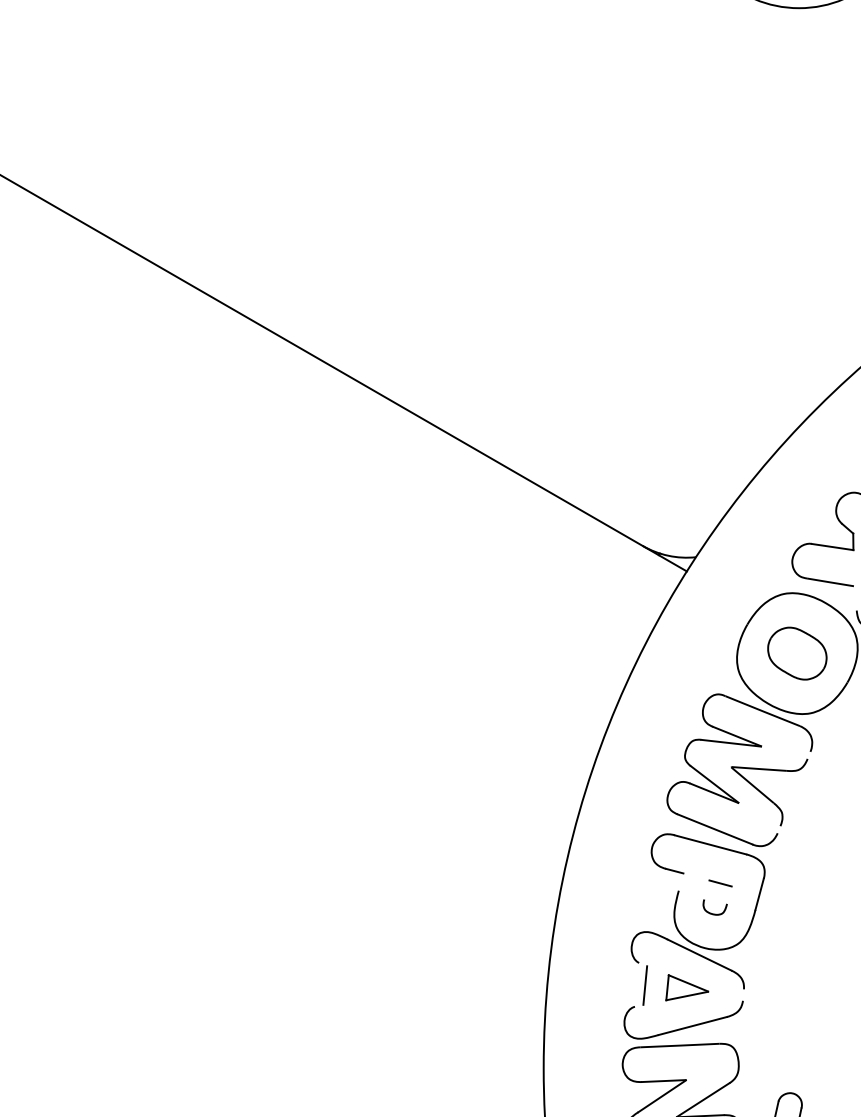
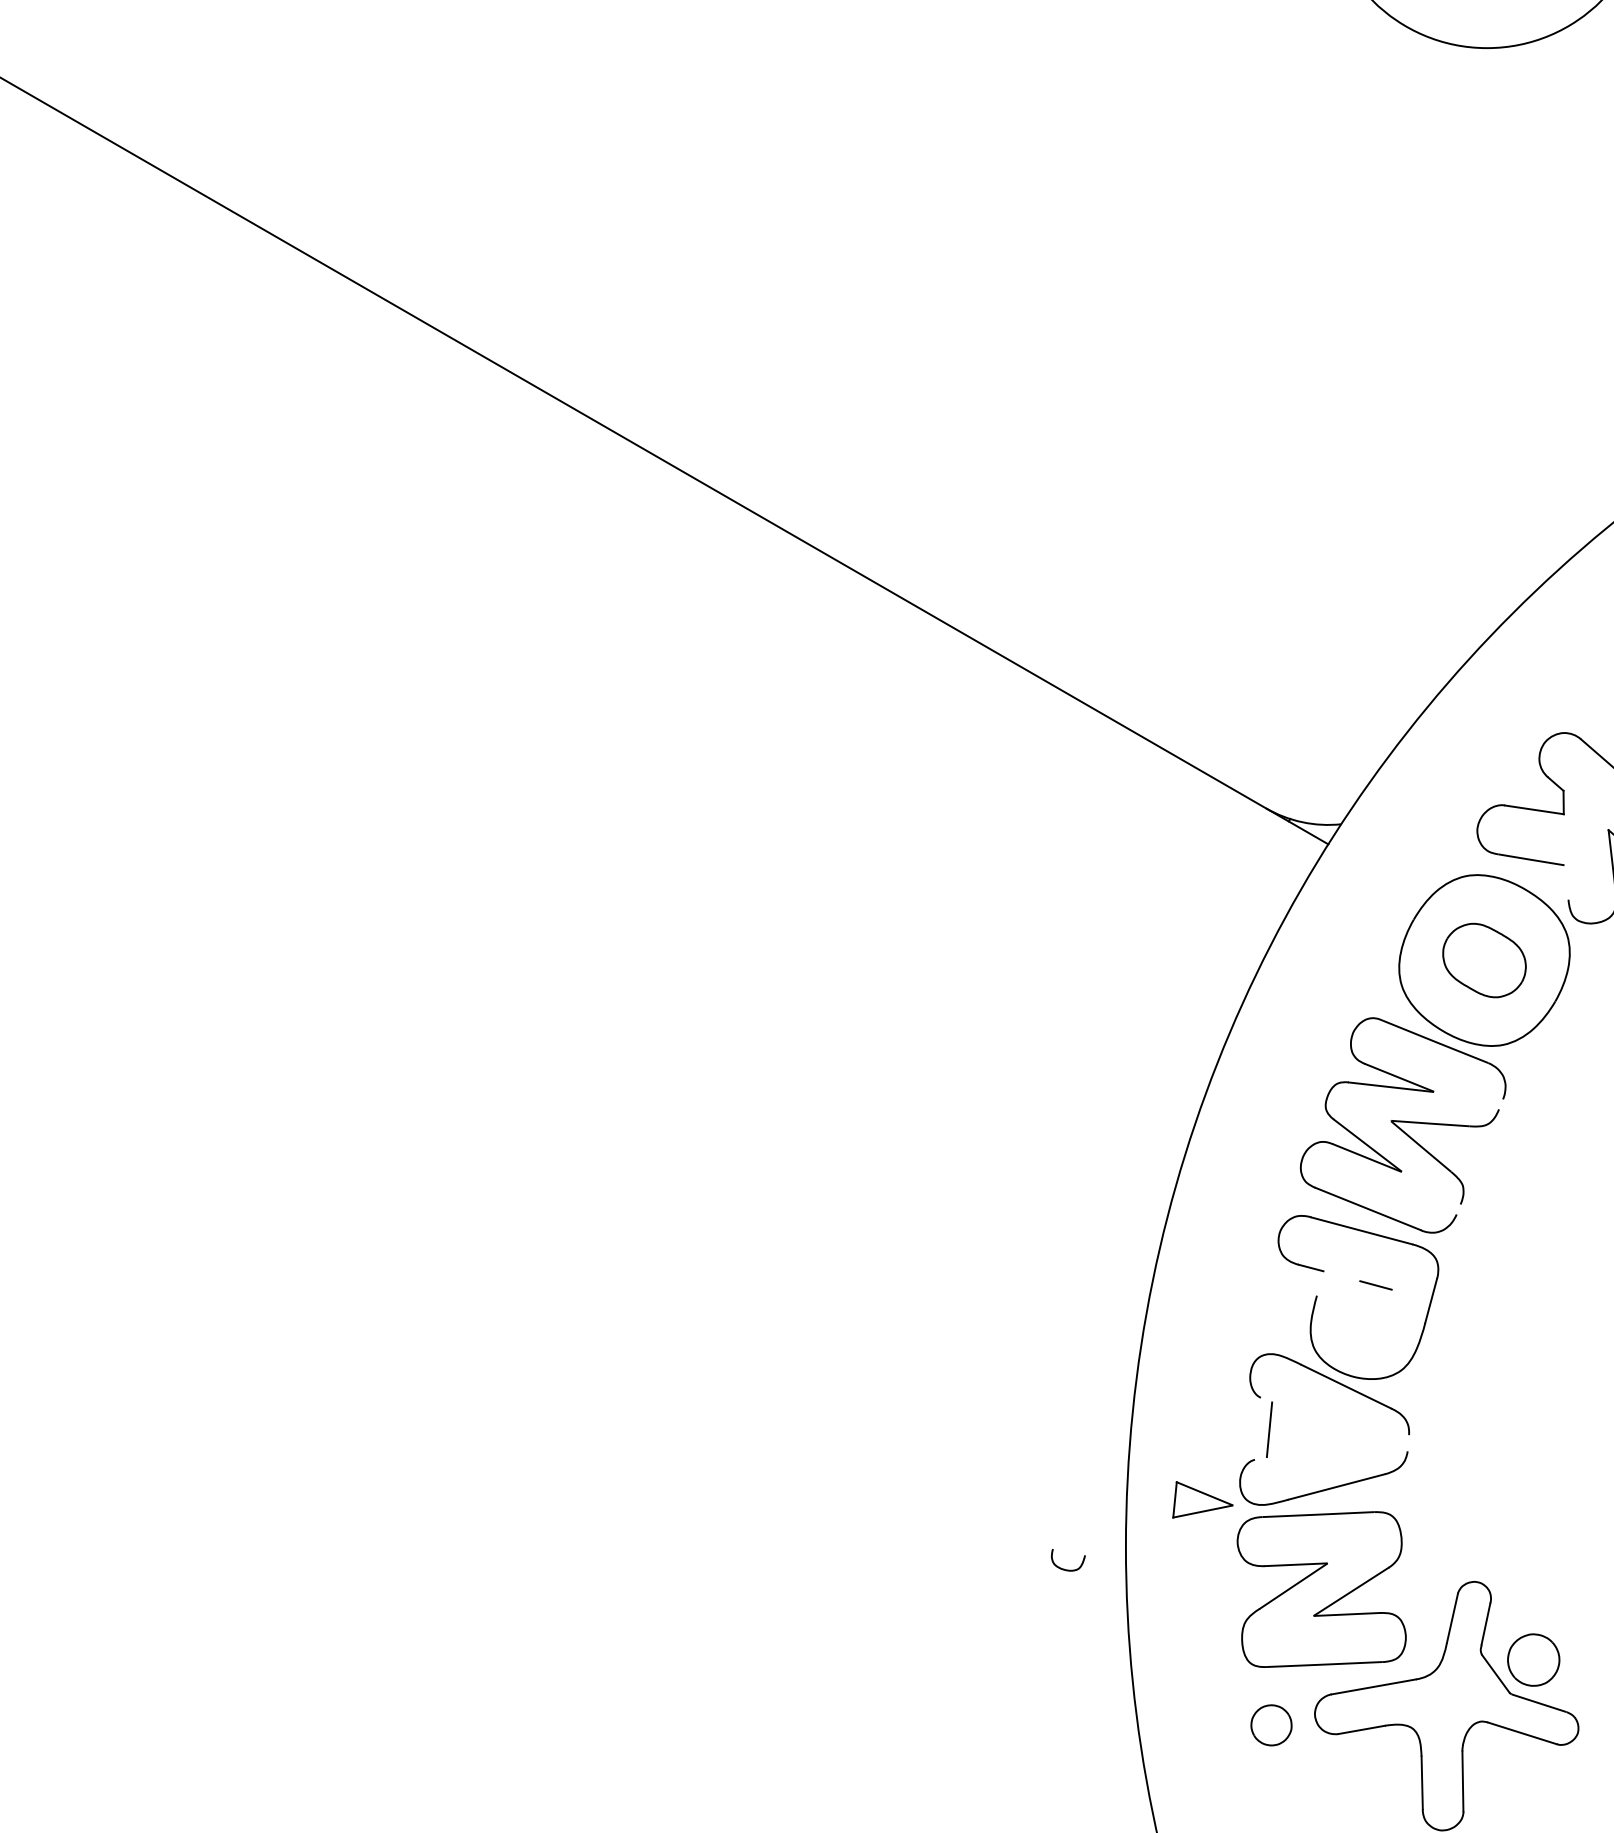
curve: (712, 913) -> (1064, 1568), moved
part: (686, 987) -> (1202, 1499), moved

